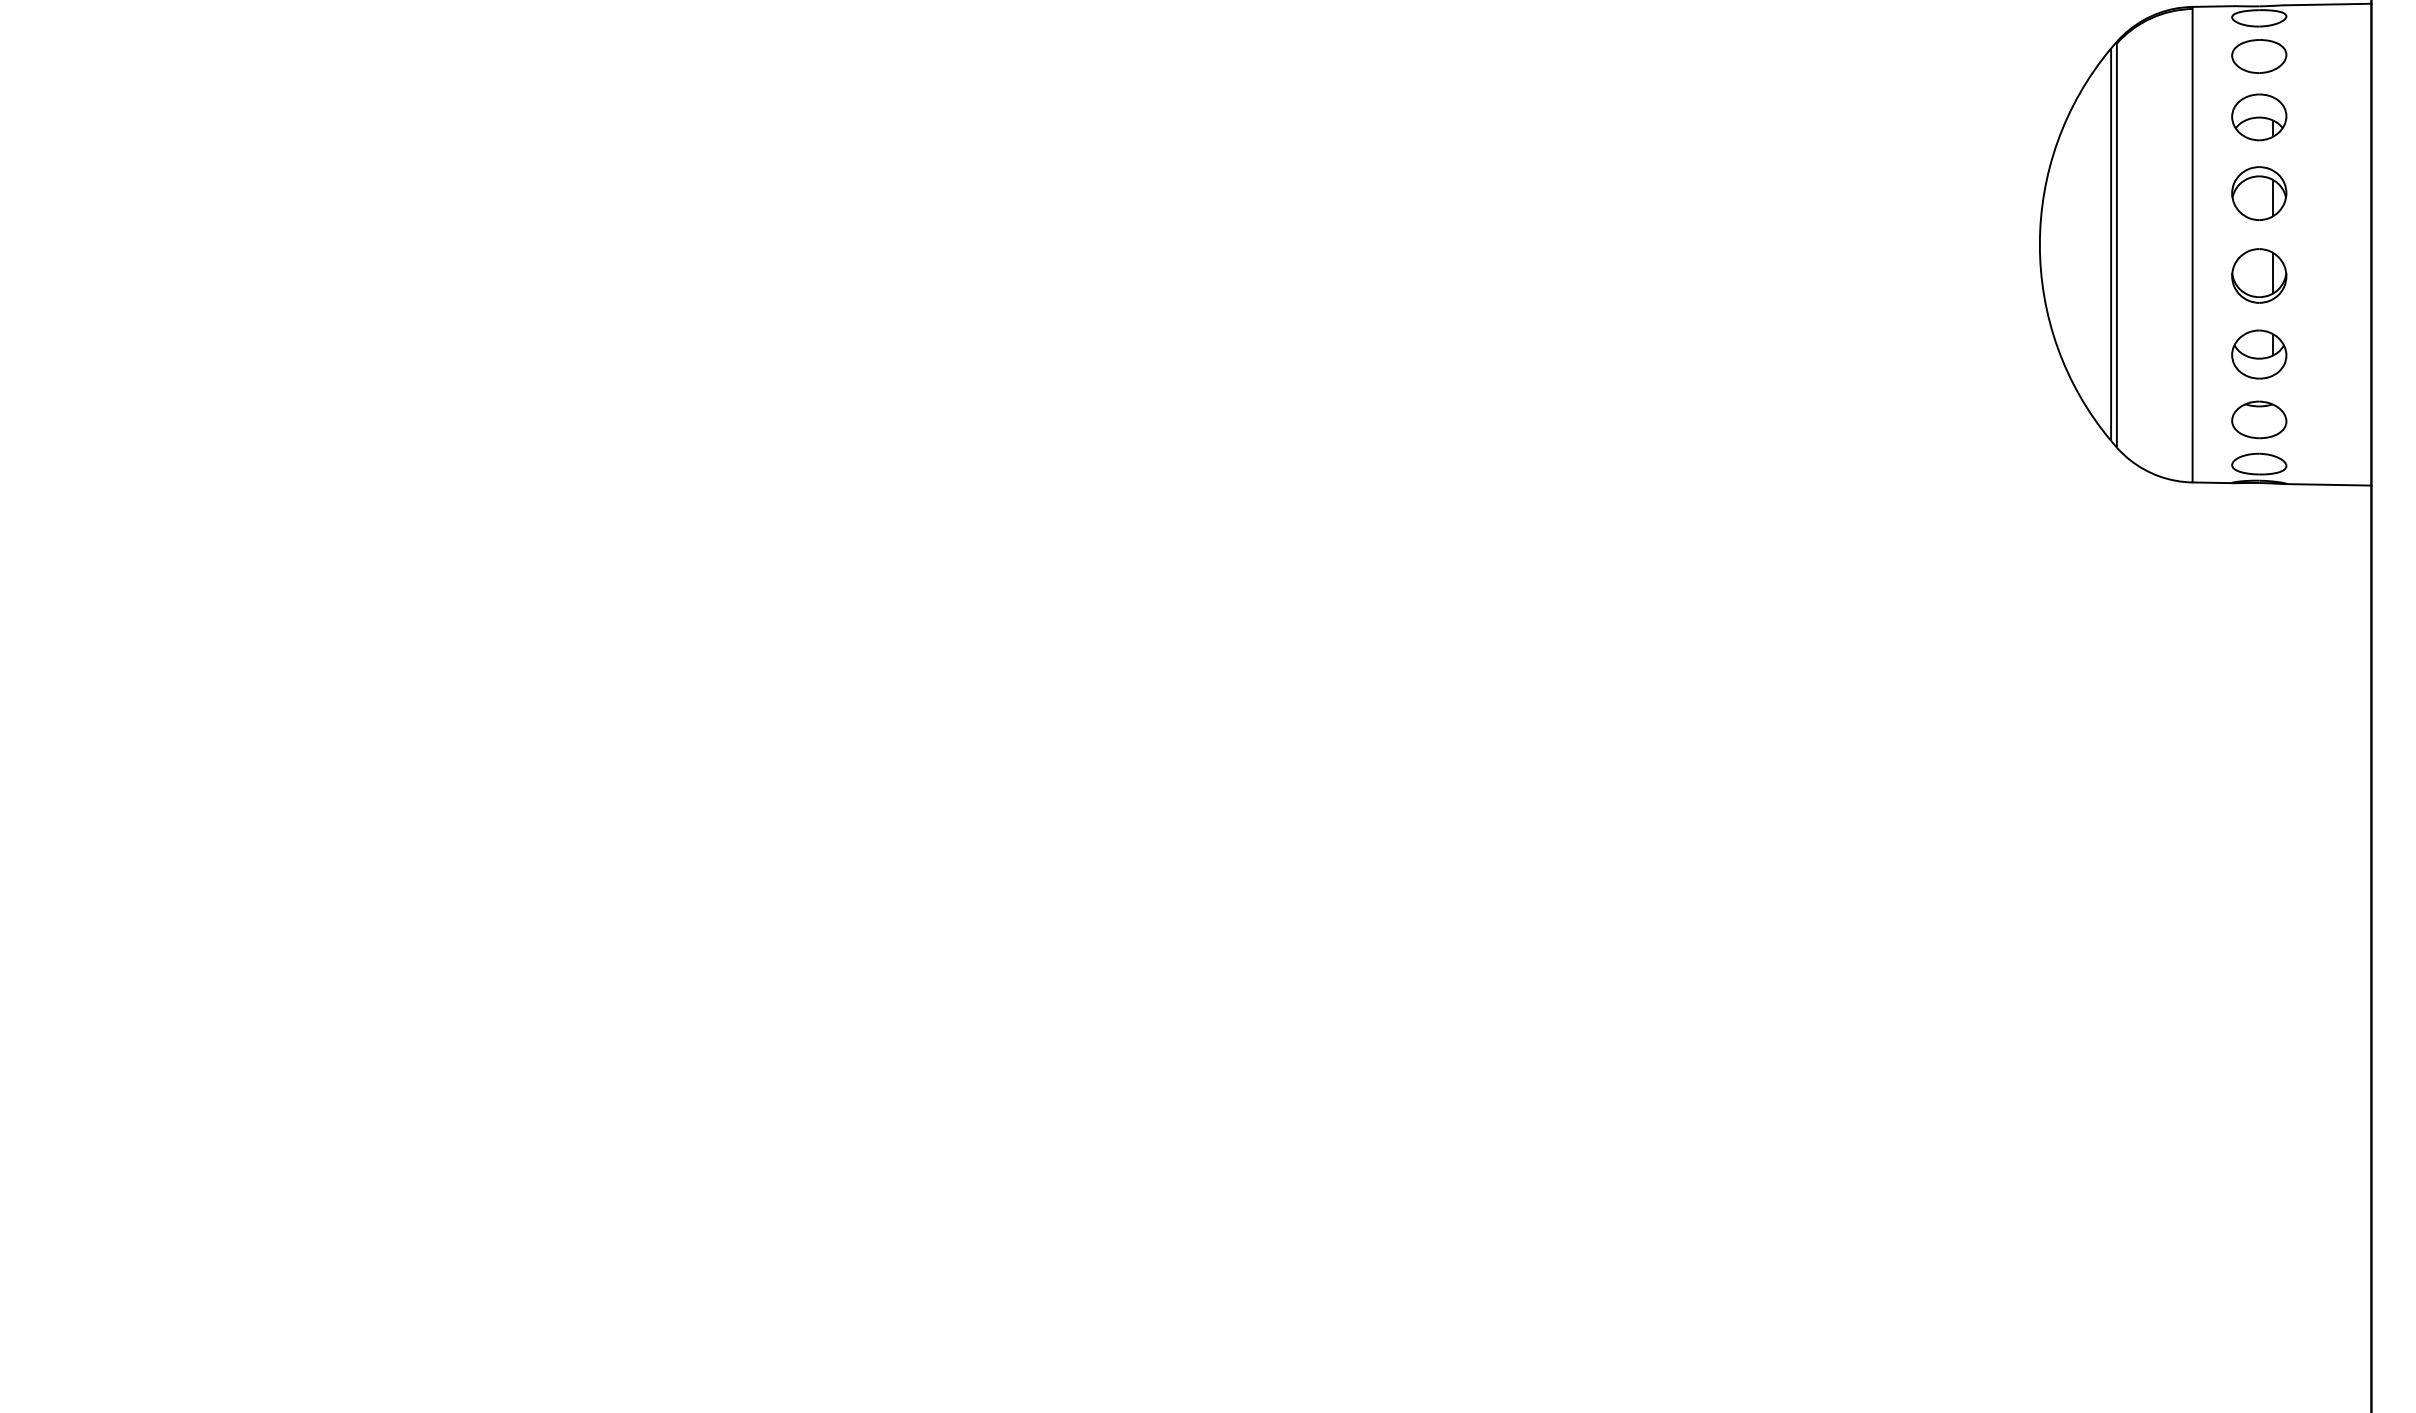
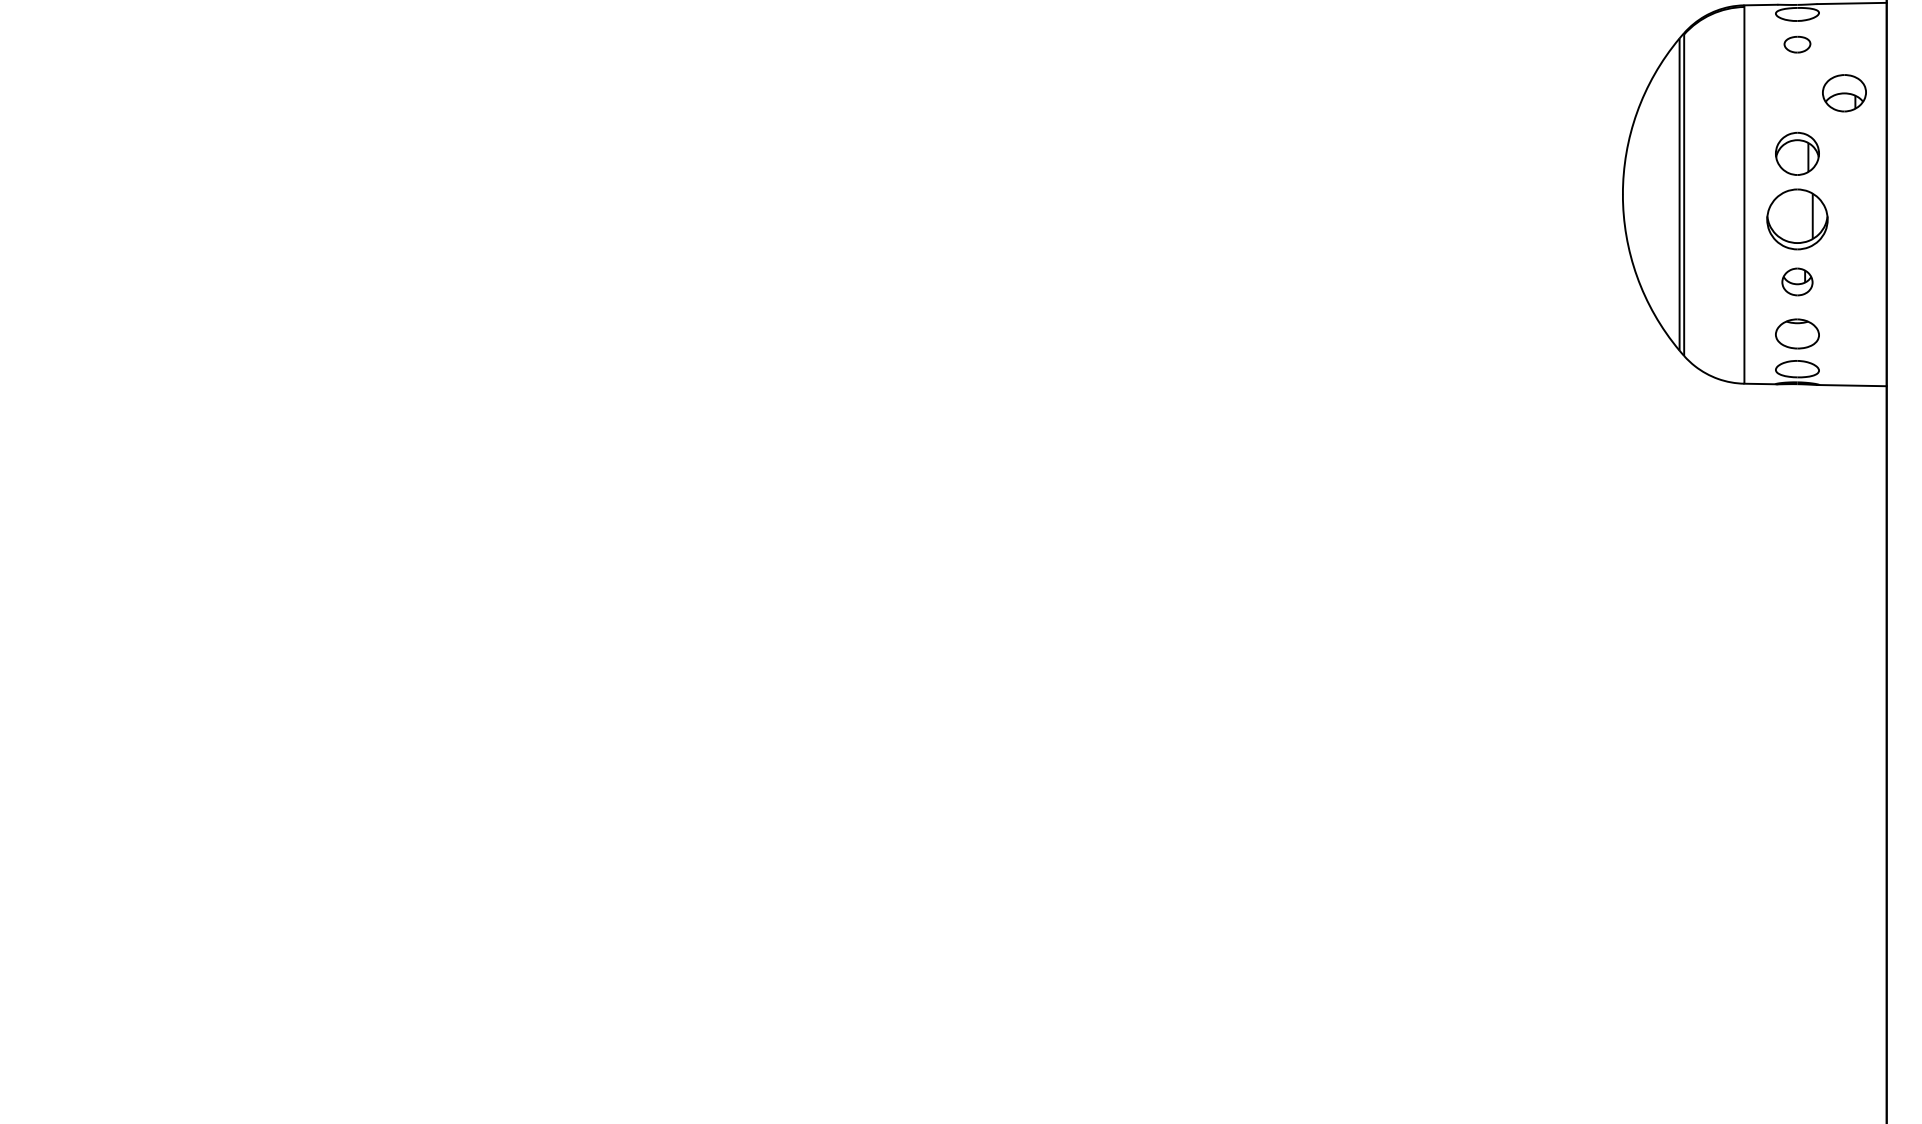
part: (2259, 56) -> (1797, 44), size x0.6
part: (2259, 117) -> (1844, 93), moved
part: (2259, 276) -> (1797, 219), size x1.4
part: (2259, 353) -> (1797, 281), size x0.7

